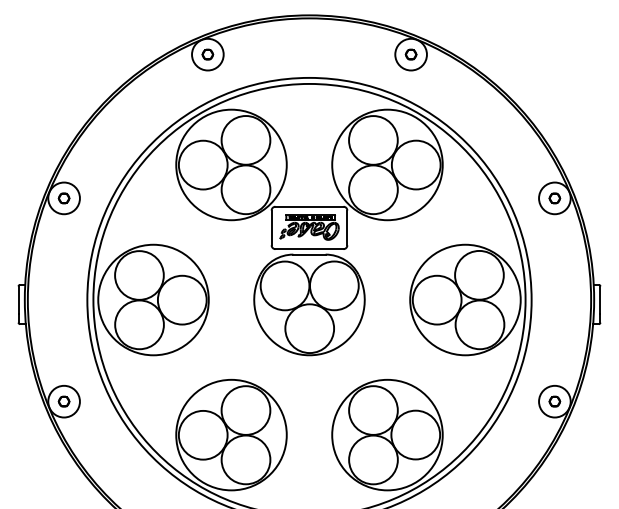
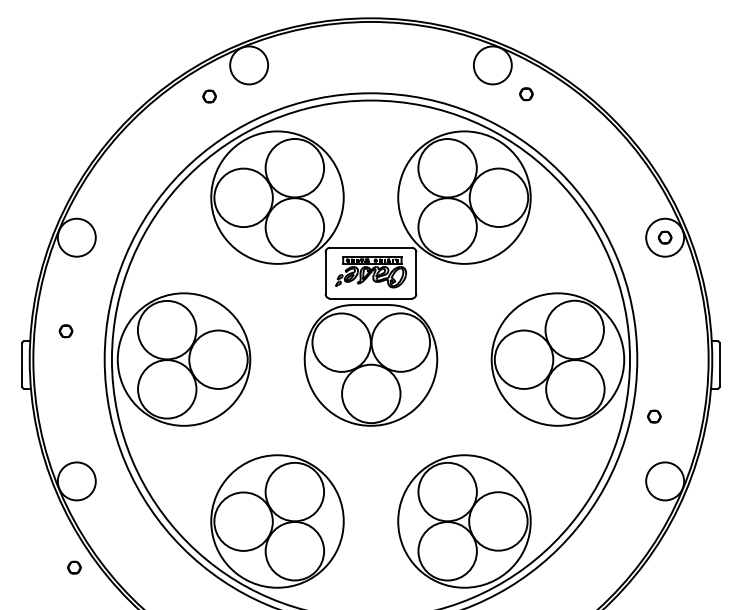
part: (207, 54) -> (209, 96), moved
part: (410, 54) -> (525, 94), moved
part: (63, 198) -> (65, 331), moved
part: (63, 401) -> (73, 567), moved
part: (554, 401) -> (653, 416), moved

